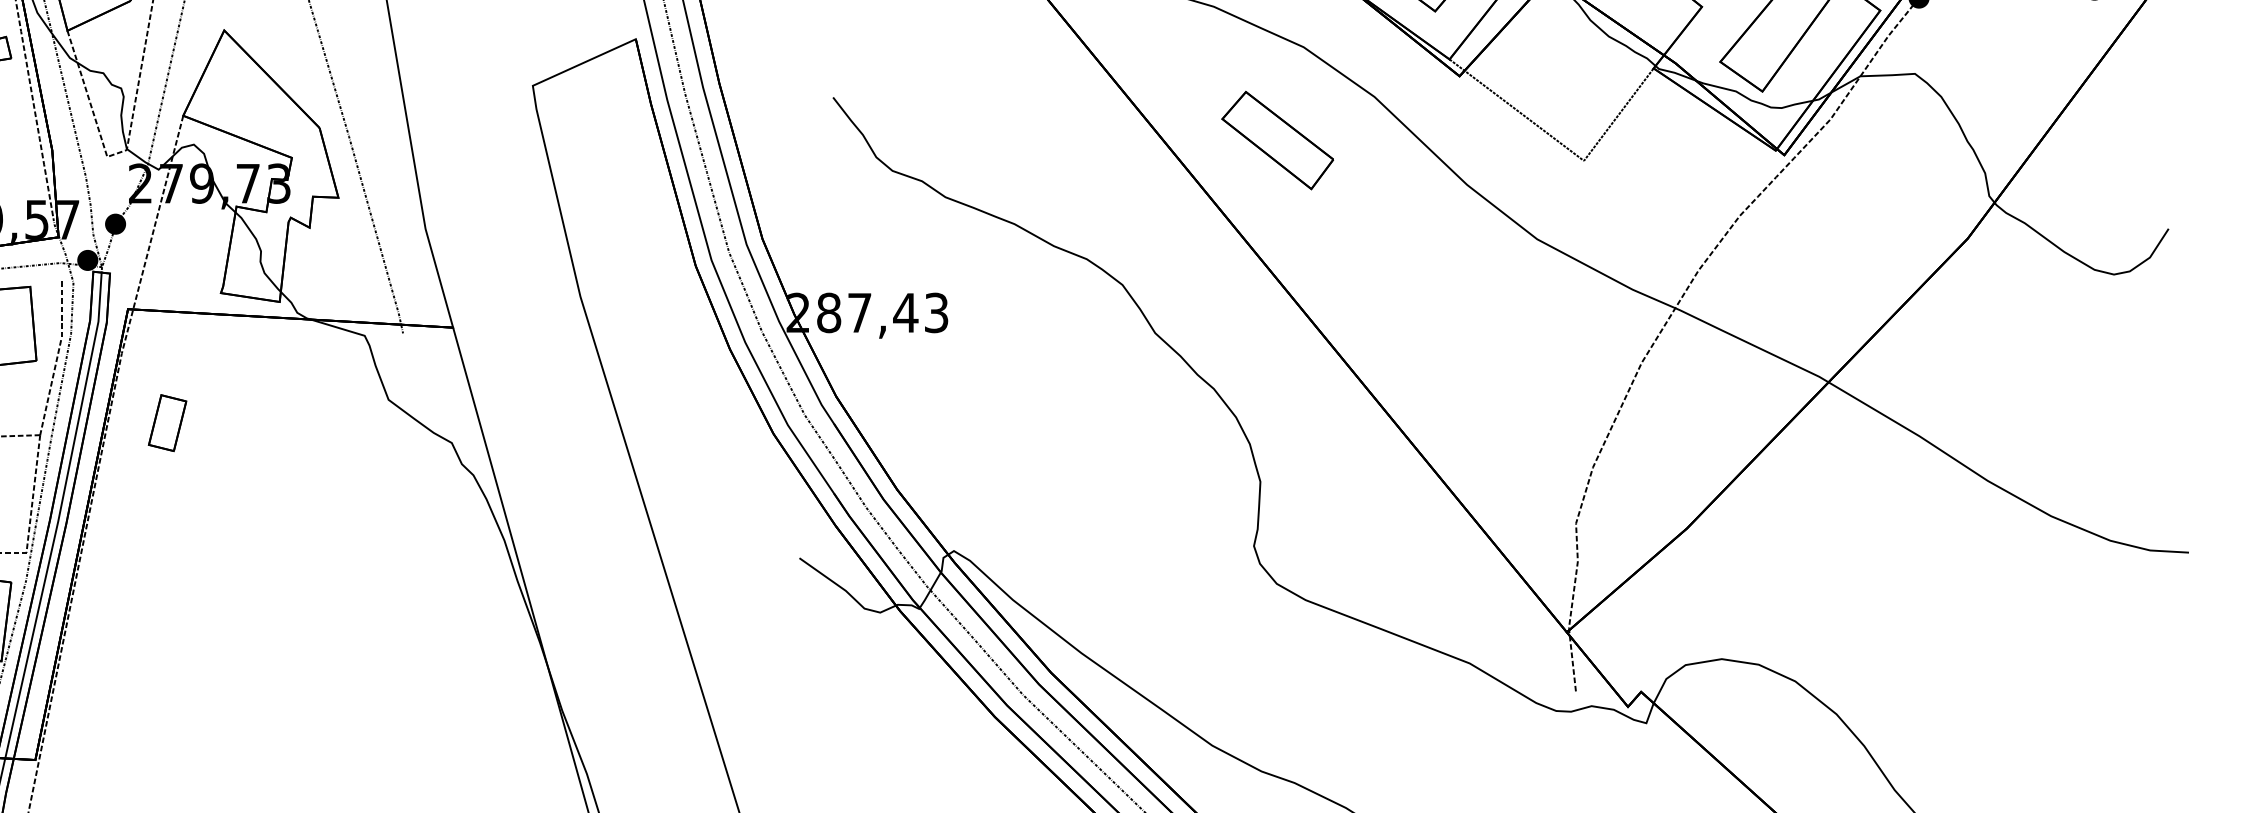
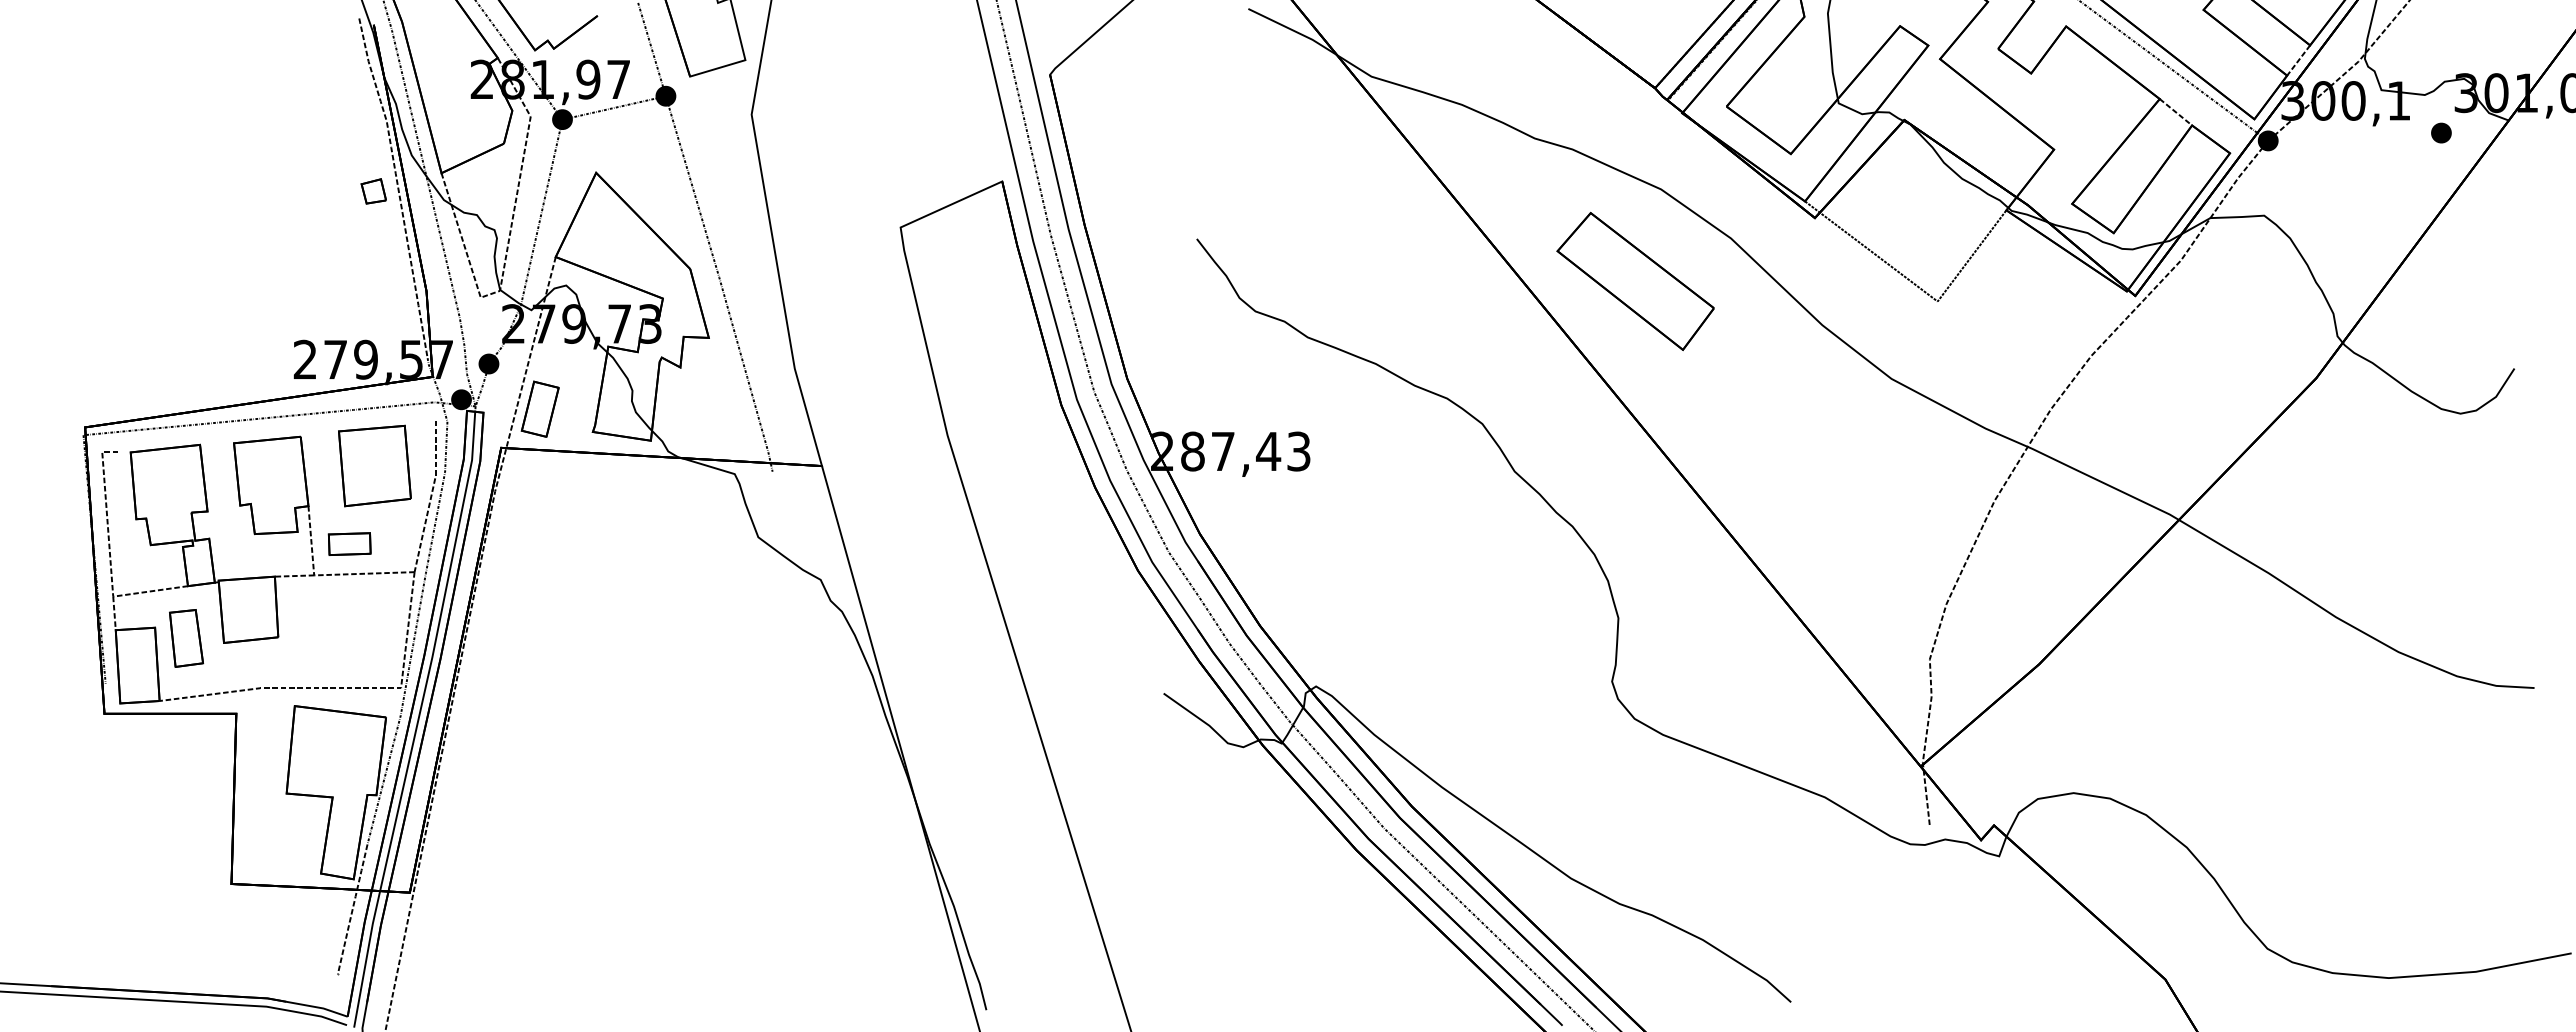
part: (1277, 140) -> (1635, 281), size x1.43
part: (166, 422) -> (539, 408), moved

